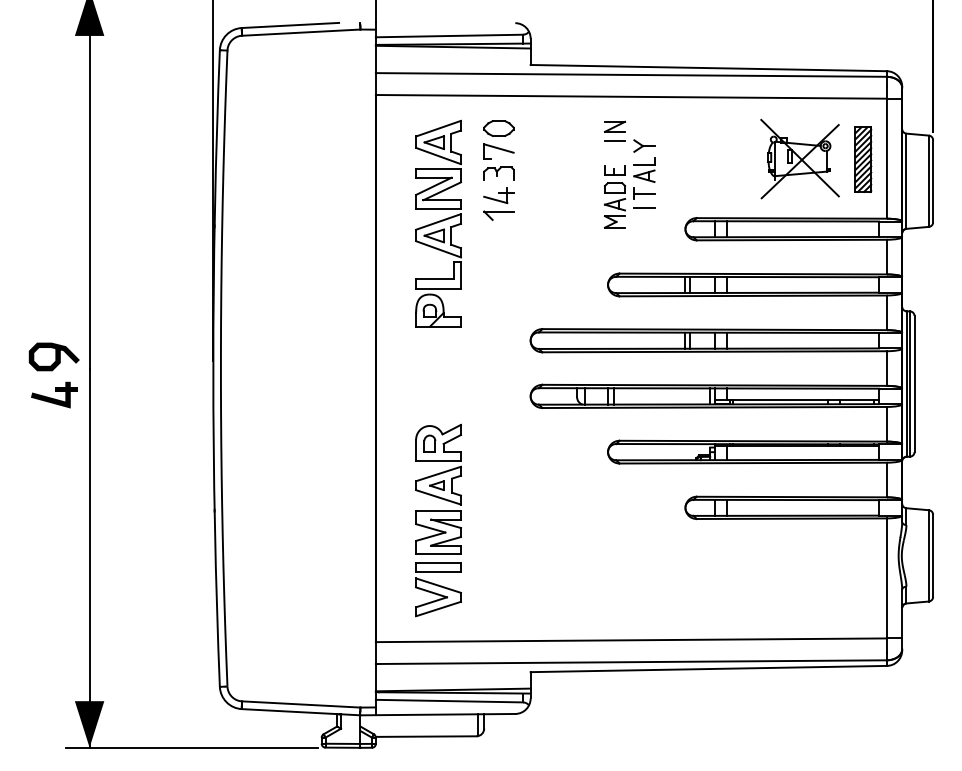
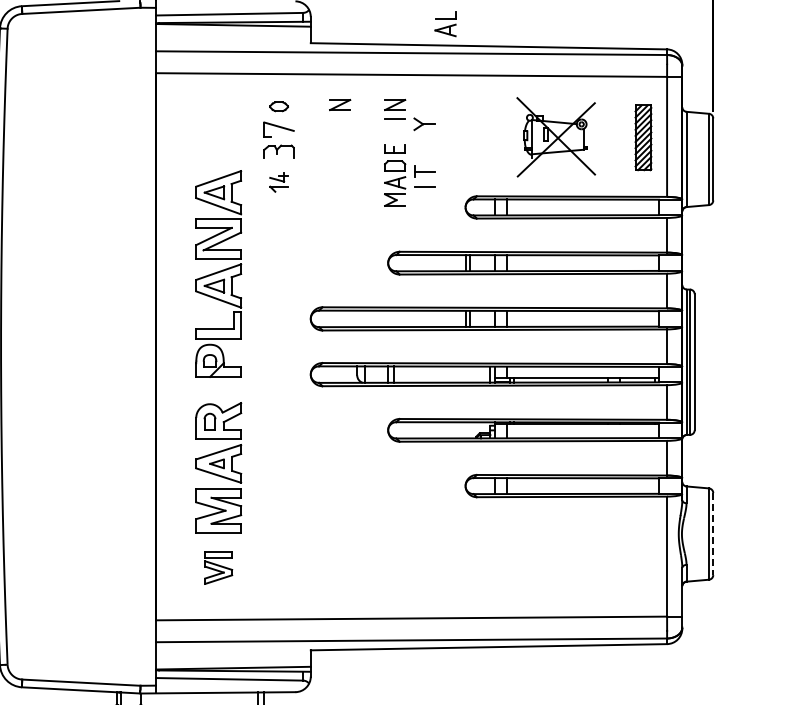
part: (559, 126) -> (339, 104), added
part: (498, 128) -> (278, 106), size x0.6
part: (799, 158) -> (555, 136), moved
part: (644, 169) -> (445, 23), moved
part: (498, 203) -> (278, 181), size x0.6
part: (438, 223) -> (218, 273), moved
line: (933, 556) -> (713, 534), solid -> dashed
part: (438, 589) -> (218, 567), size x0.6

